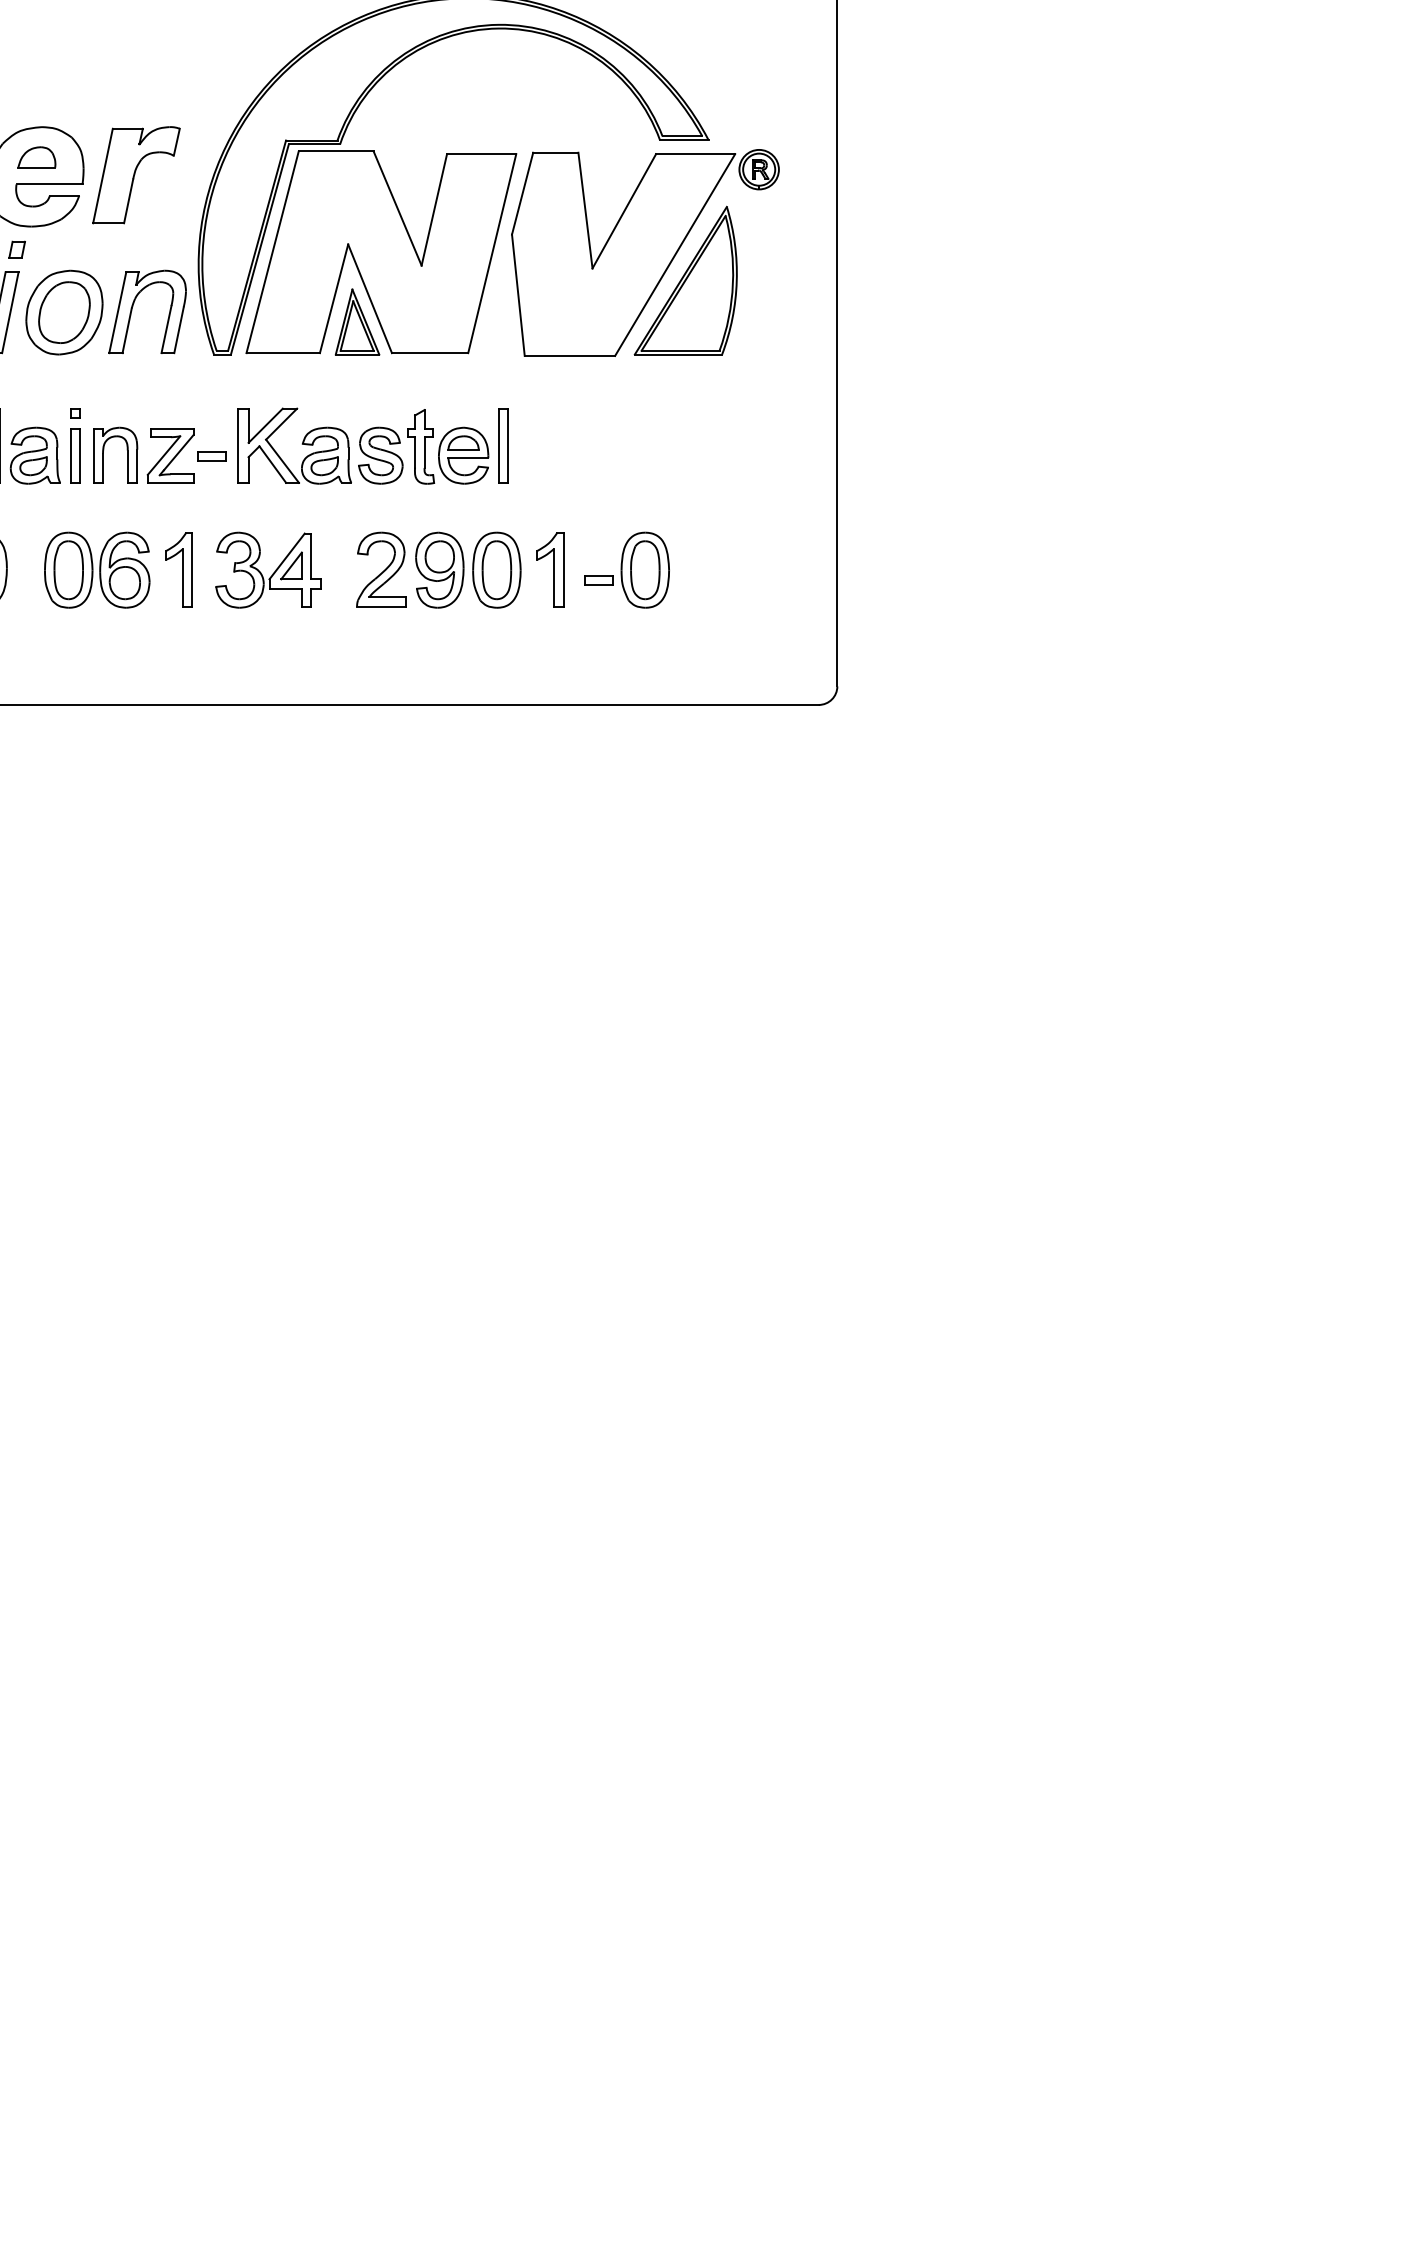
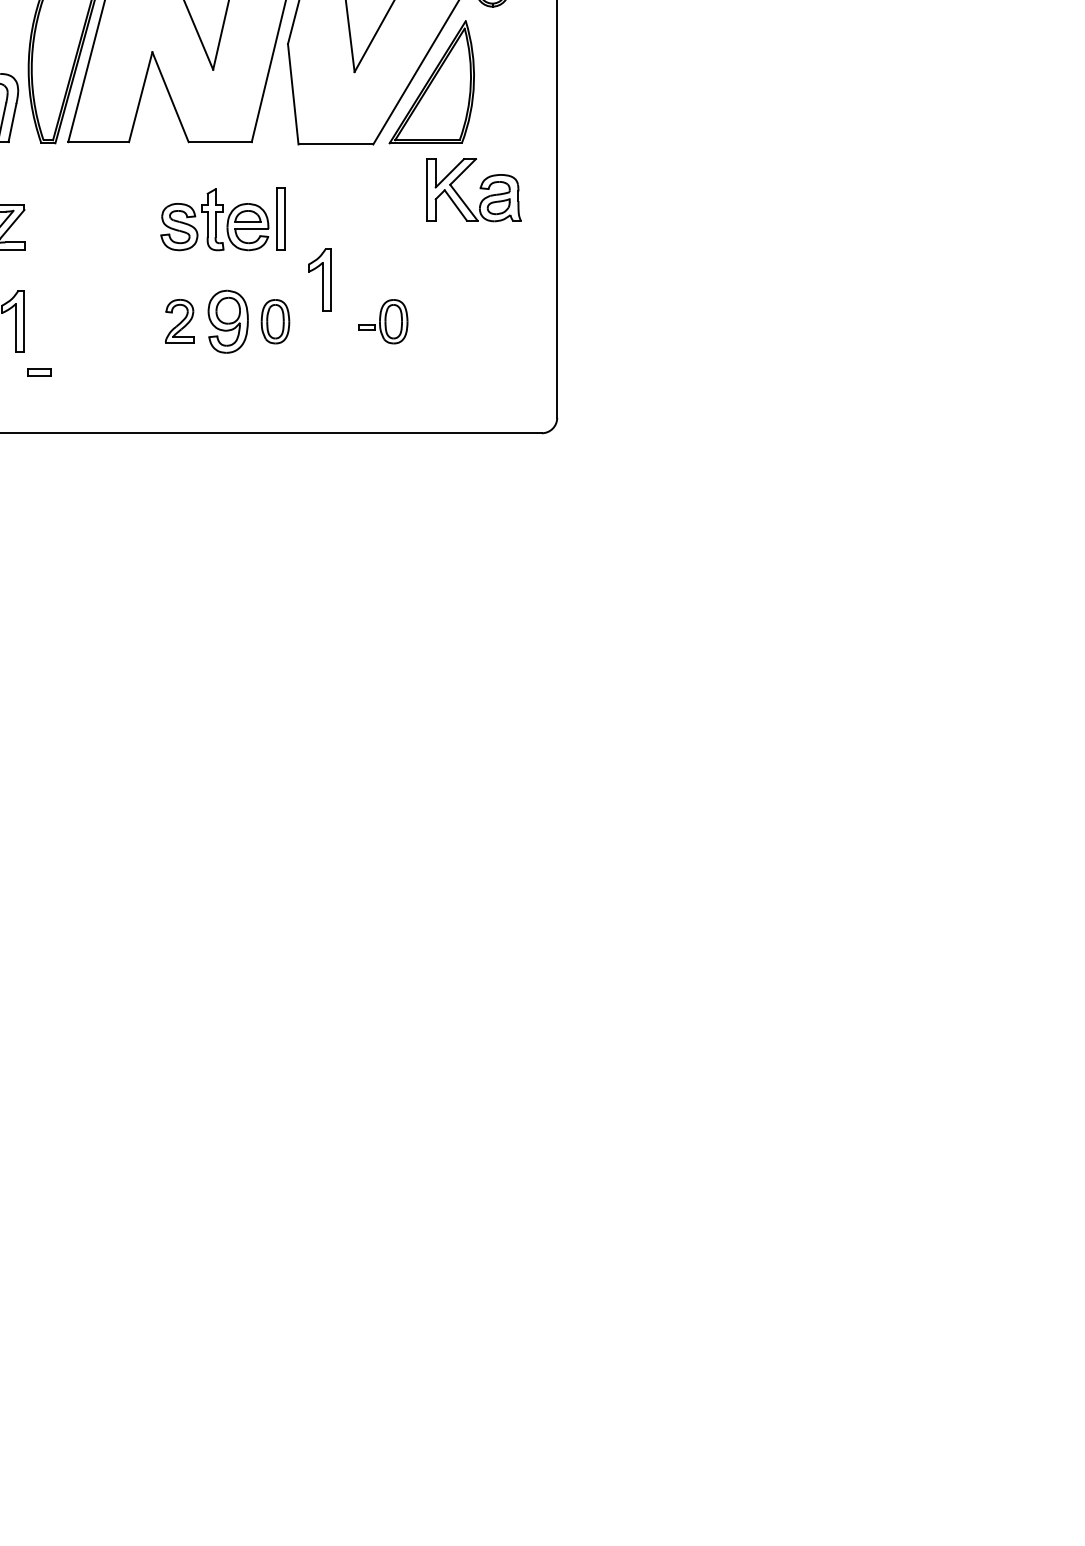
part: (357, 321) -> (160, 115), removed
part: (301, 444) -> (479, 188), moved
part: (211, 456) -> (39, 372), moved
part: (268, 569) -> (86, 321), removed
part: (381, 569) -> (179, 321), size x0.7
part: (496, 569) -> (275, 321), size x0.7
part: (550, 569) -> (319, 279), moved
part: (626, 569) -> (382, 321), size x0.7

